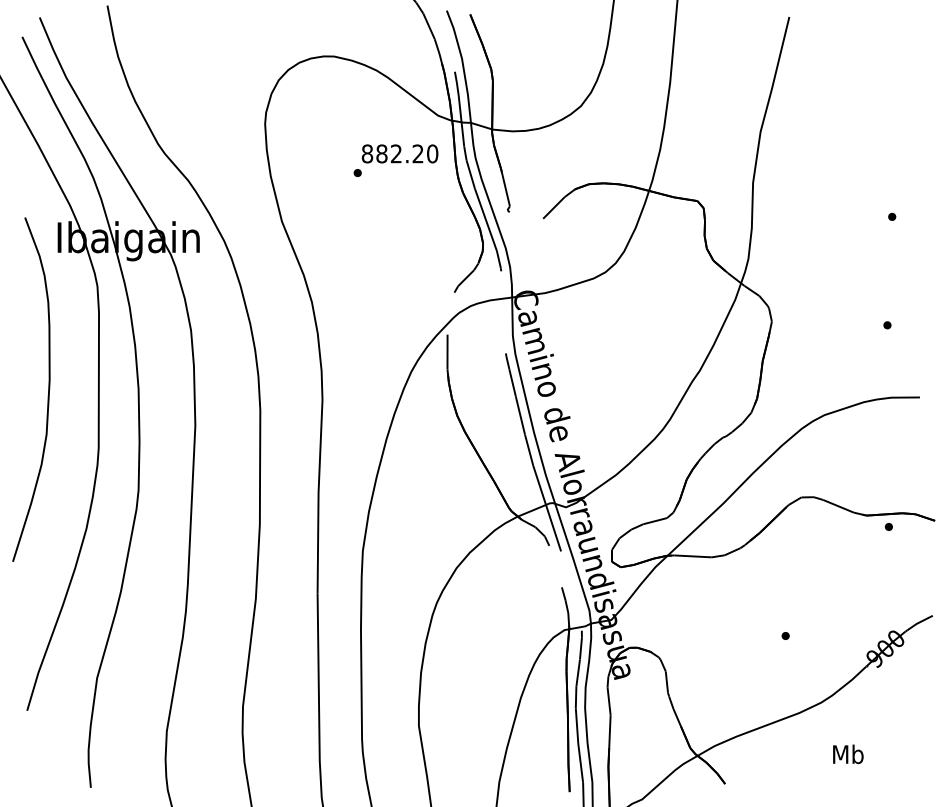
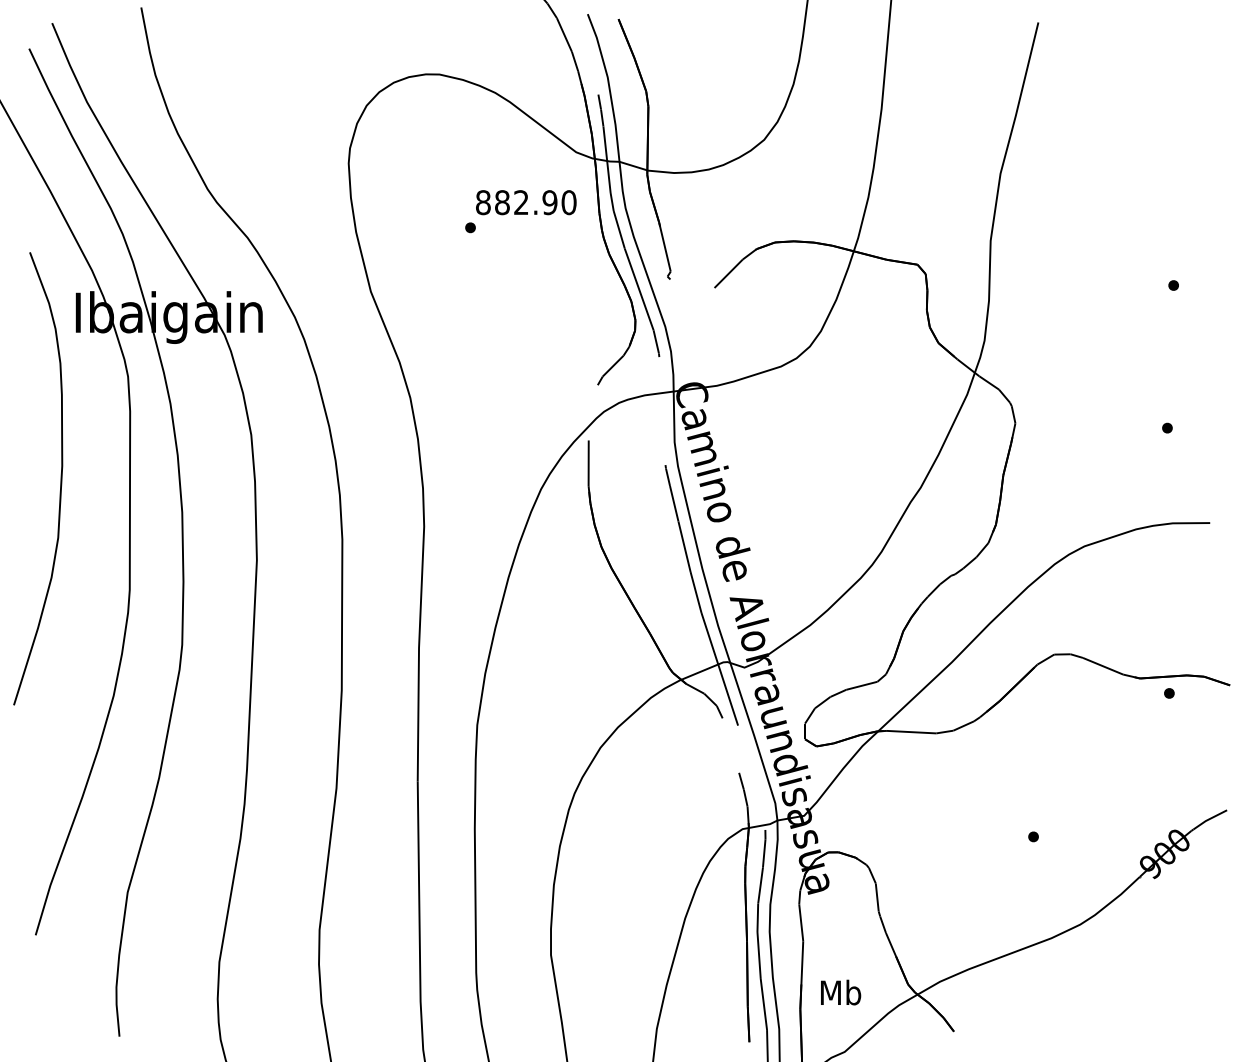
text: (417, 153) -> (549, 202), 882.20 -> 882.90
curve: (48, 389) -> (60, 478), moved
text: (848, 754) -> (841, 992), moved

